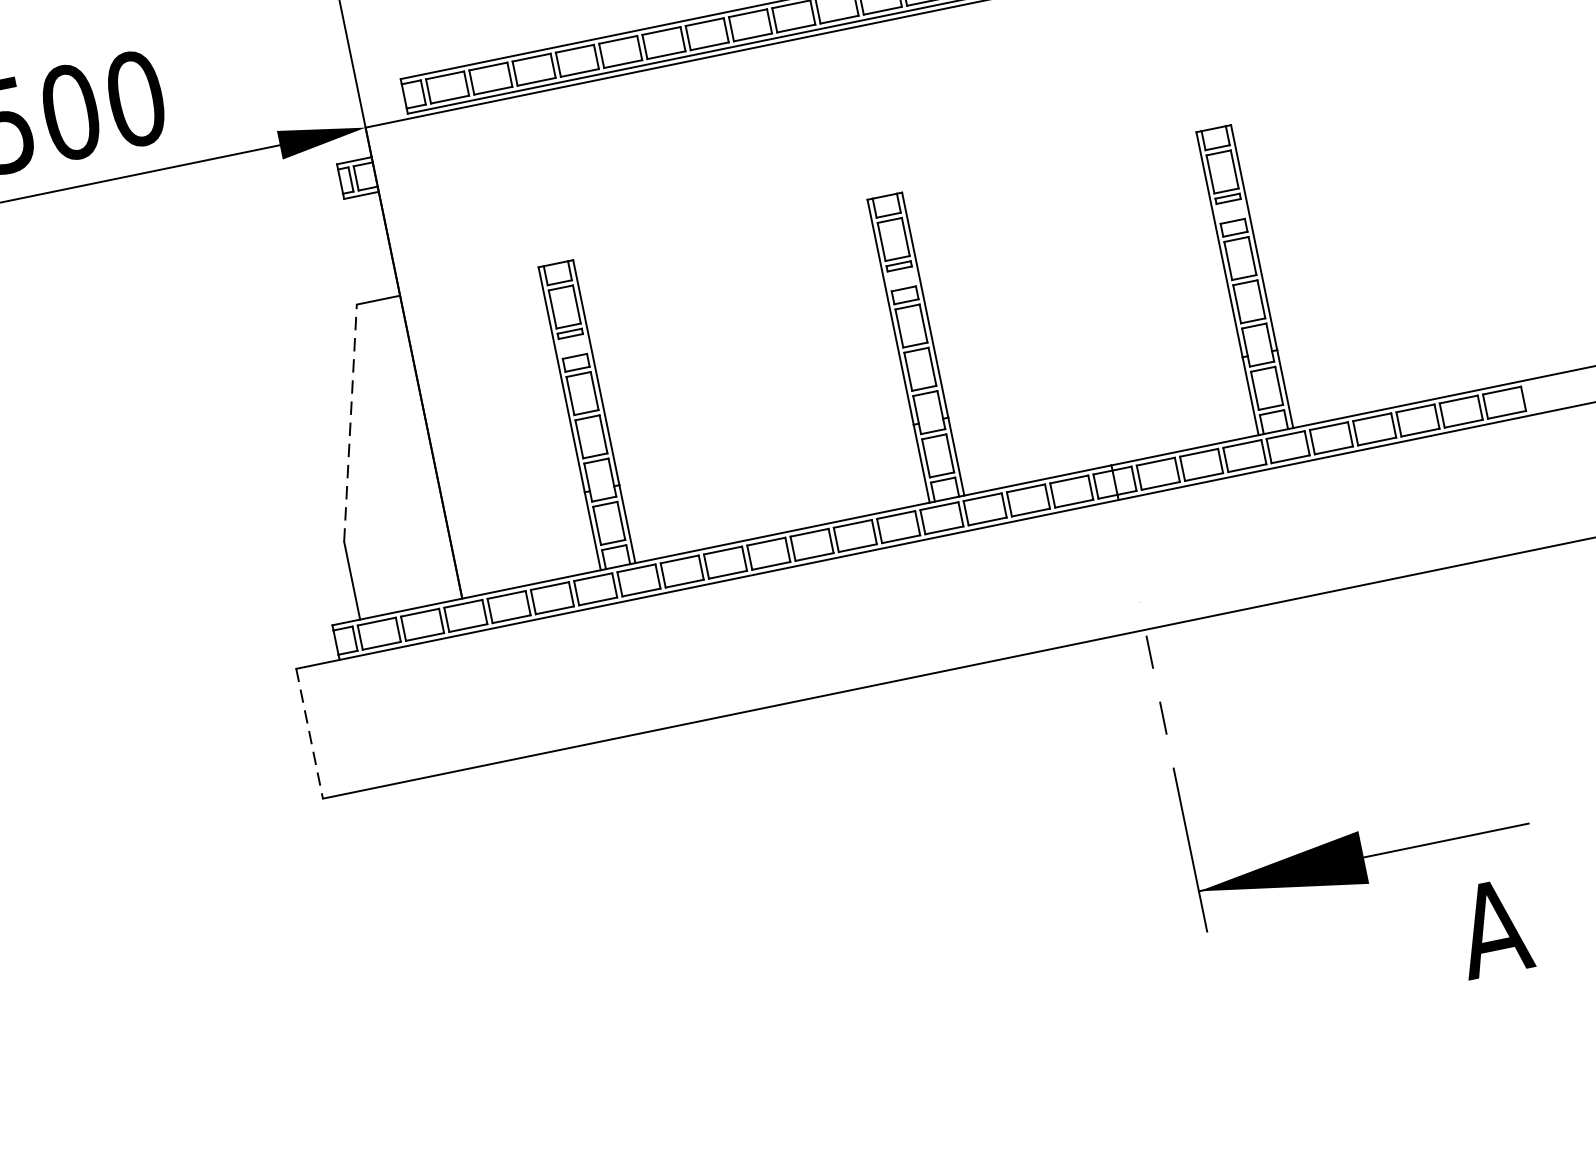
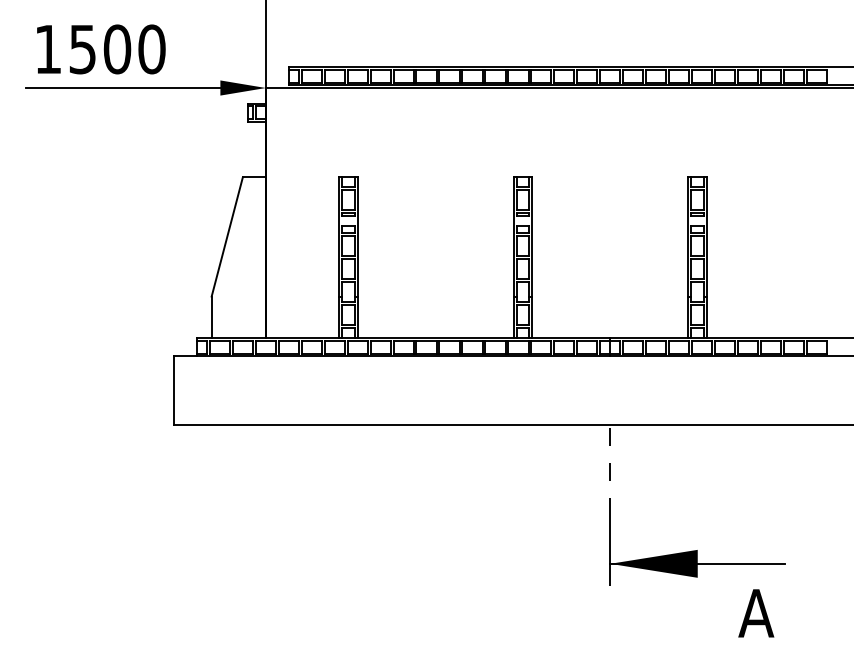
line: (350, 422) -> (227, 236), dashed -> solid
line: (310, 735) -> (174, 391), dashed -> solid

